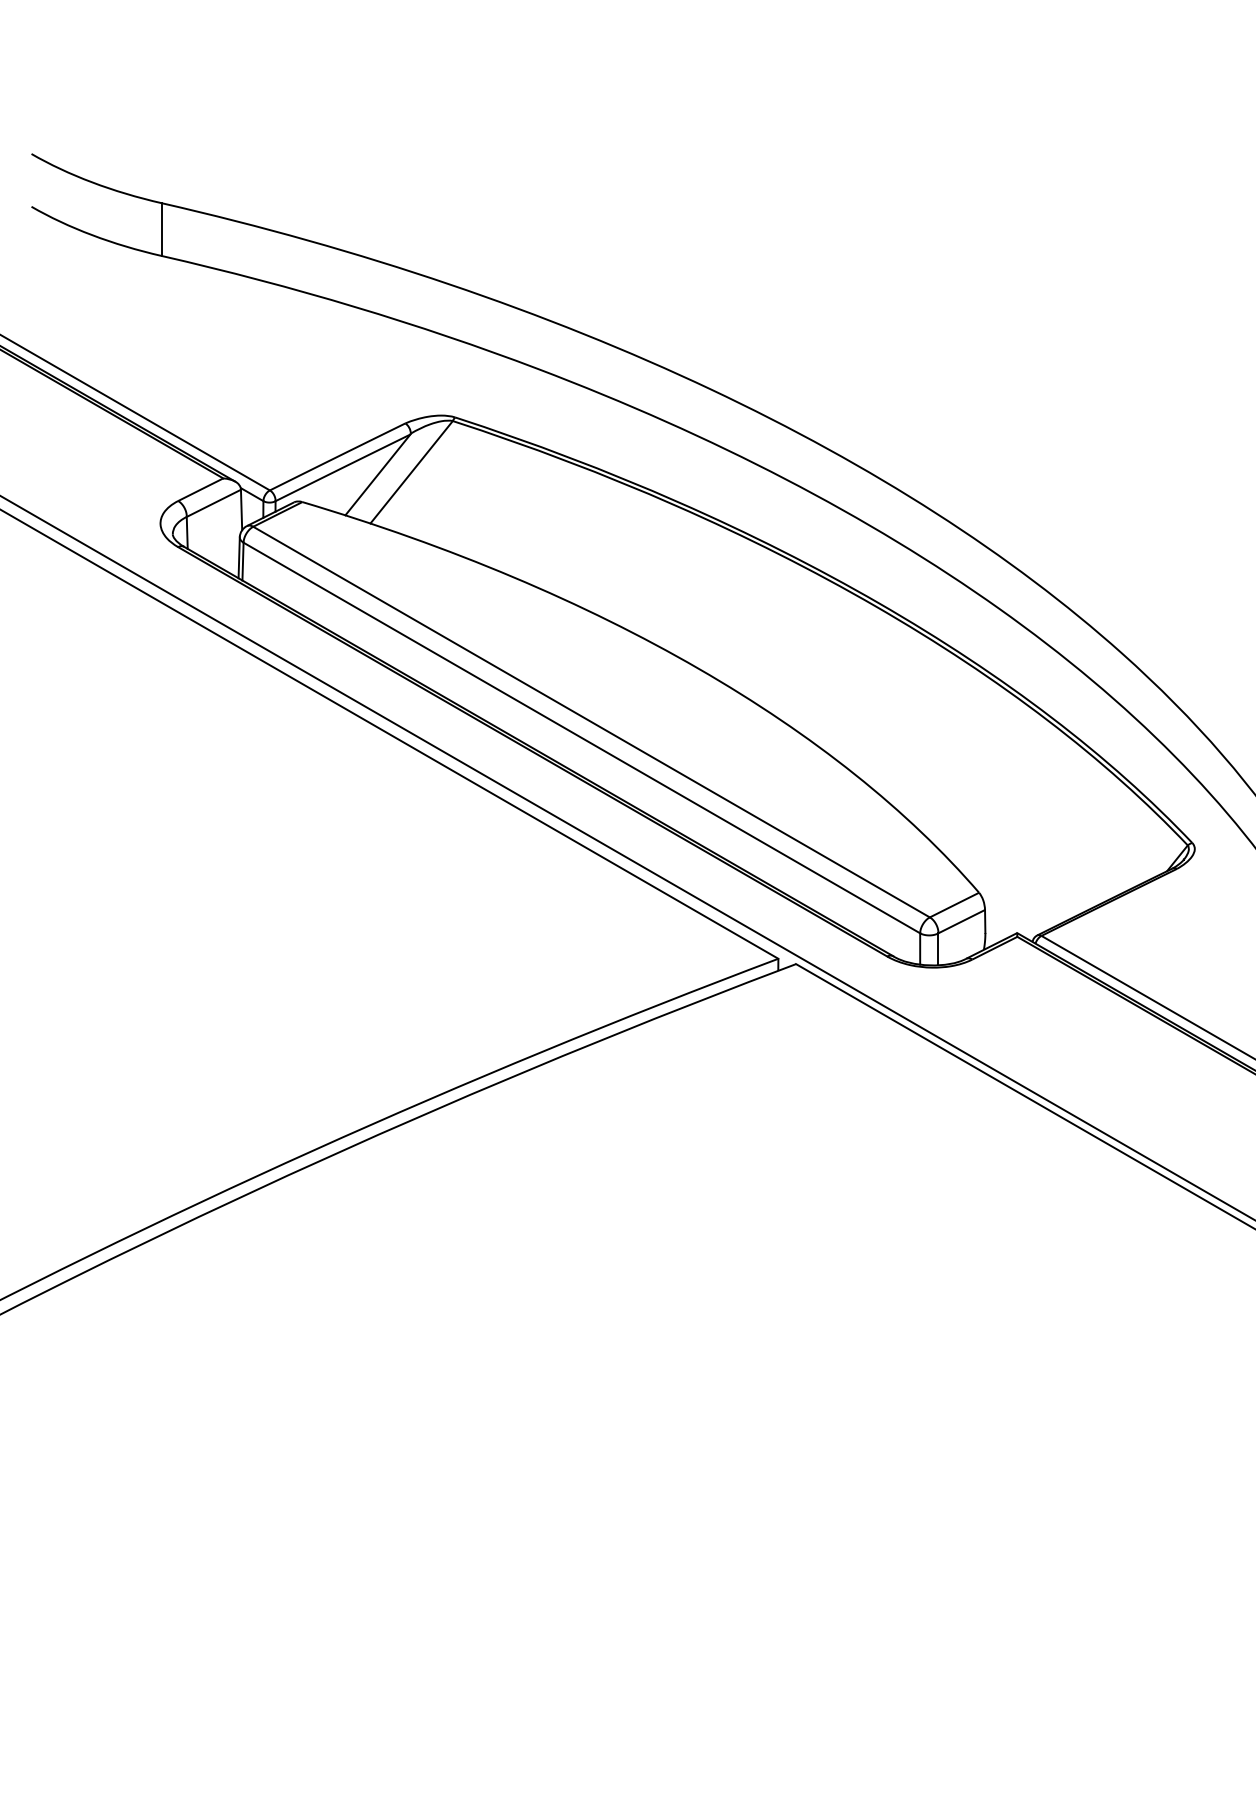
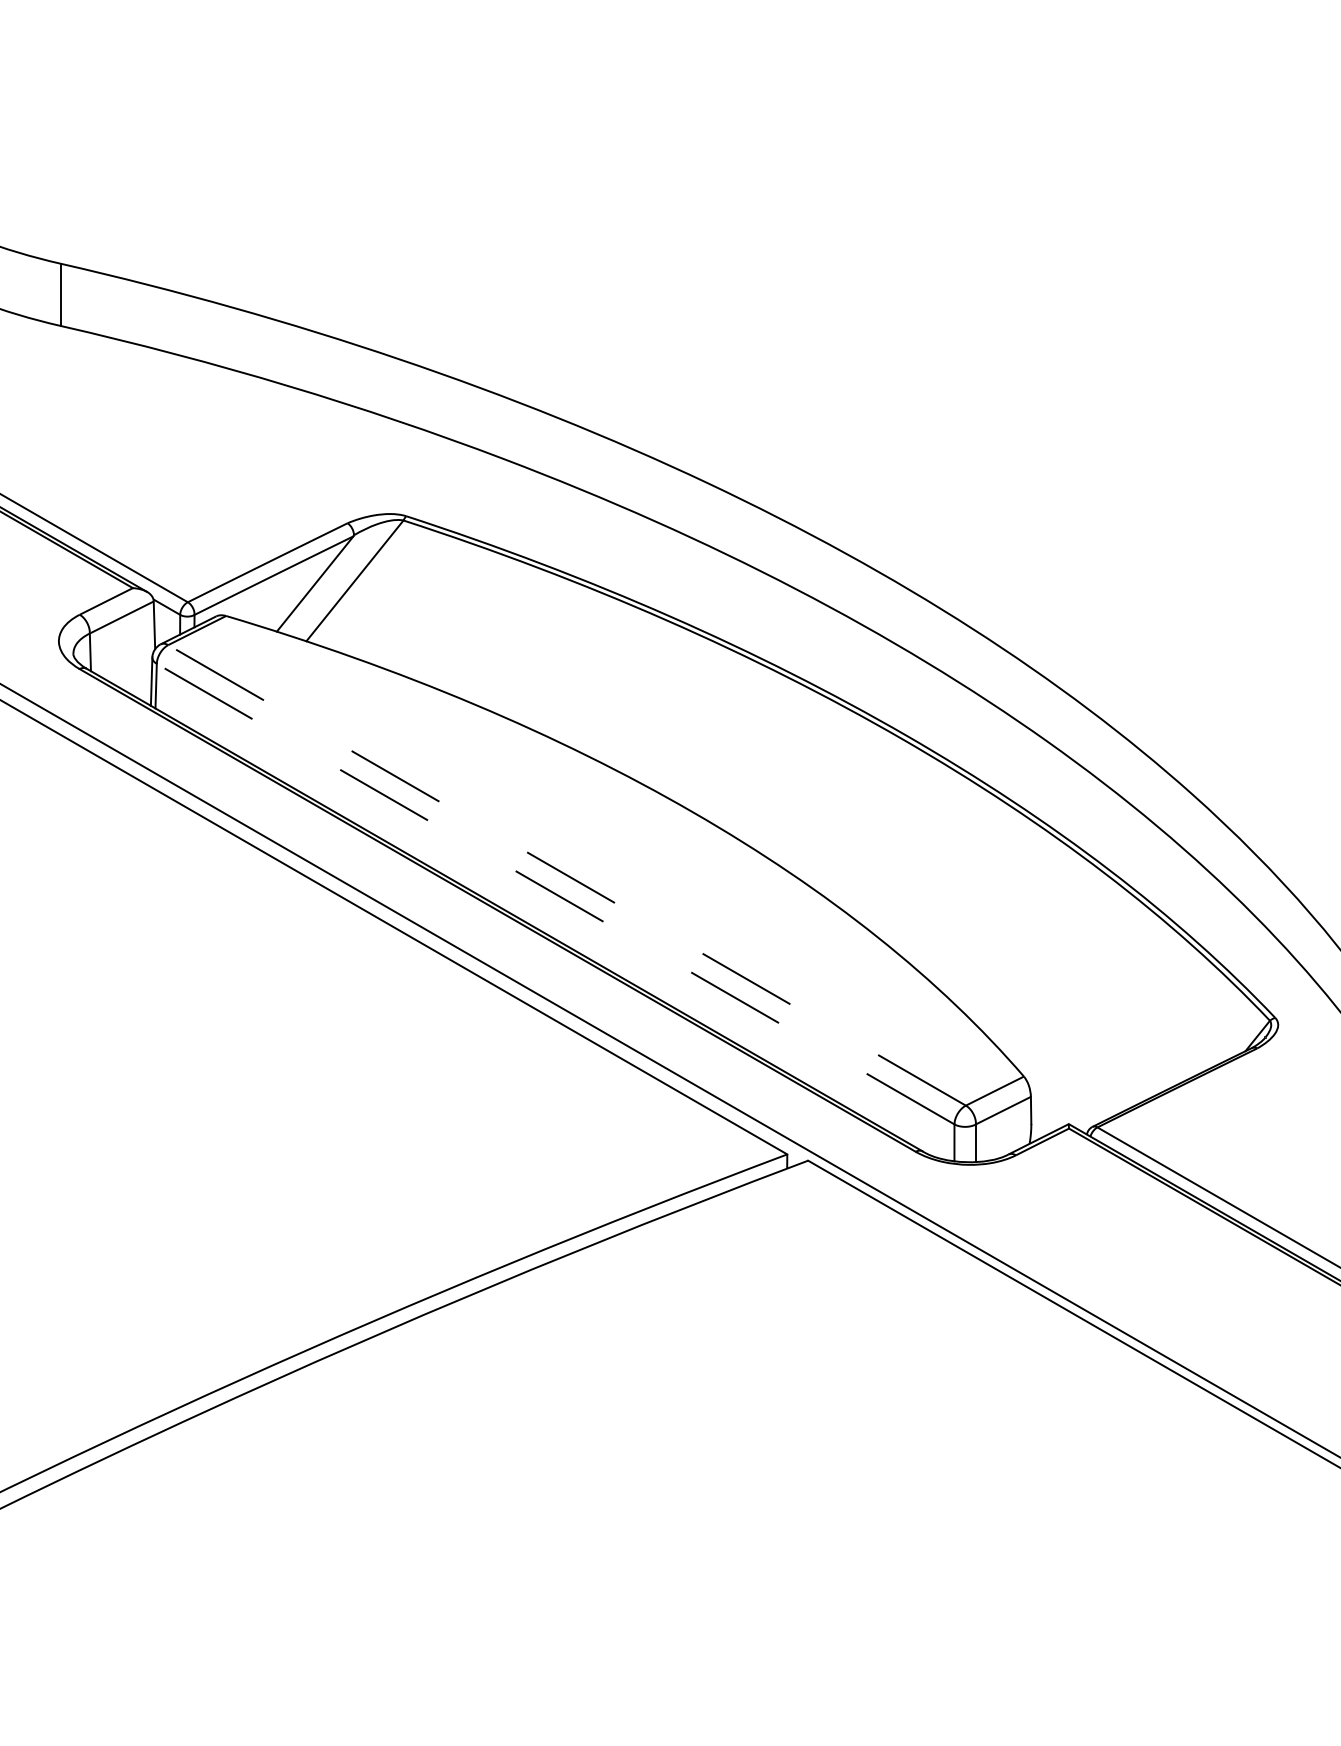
line: (591, 722) -> (566, 875), solid -> dashed
line: (581, 738) -> (555, 894), solid -> dashed

